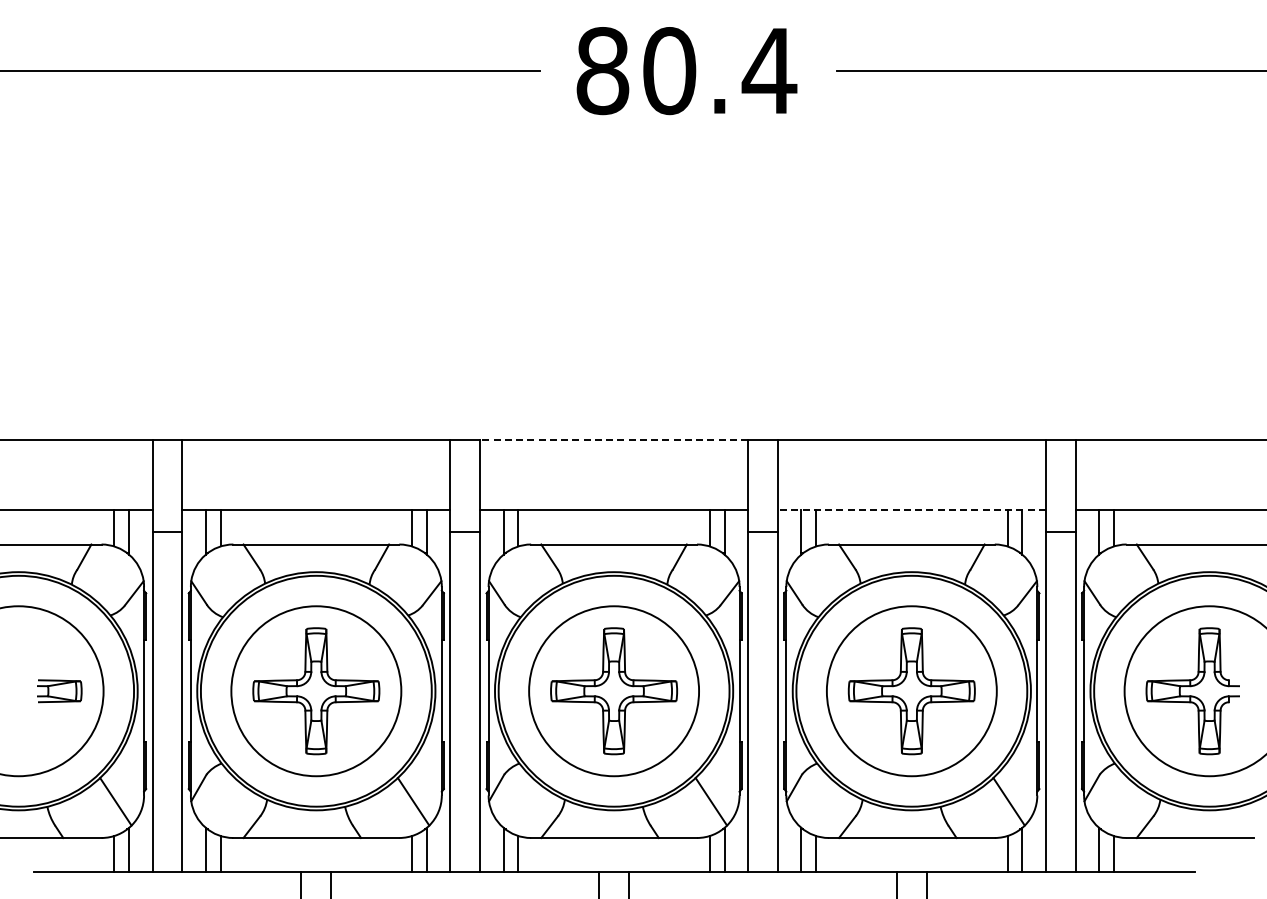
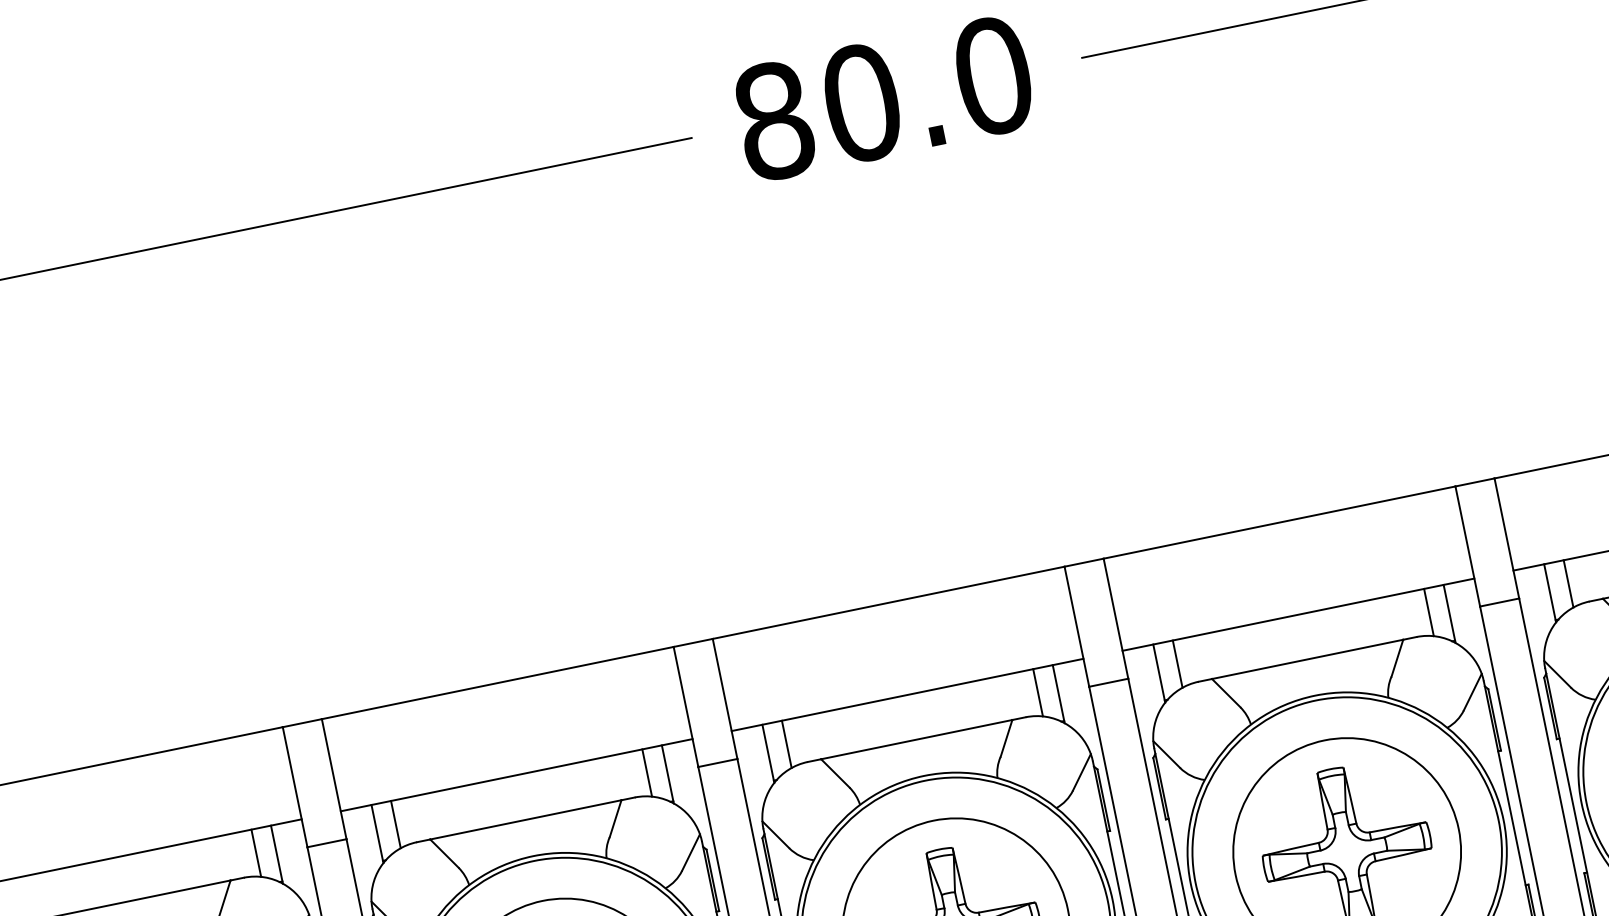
text: (769, 71) -> (993, 76), 80.4 -> 80.0
line: (614, 440) -> (889, 602), dashed -> solid
line: (911, 510) -> (1298, 614), dashed -> solid

